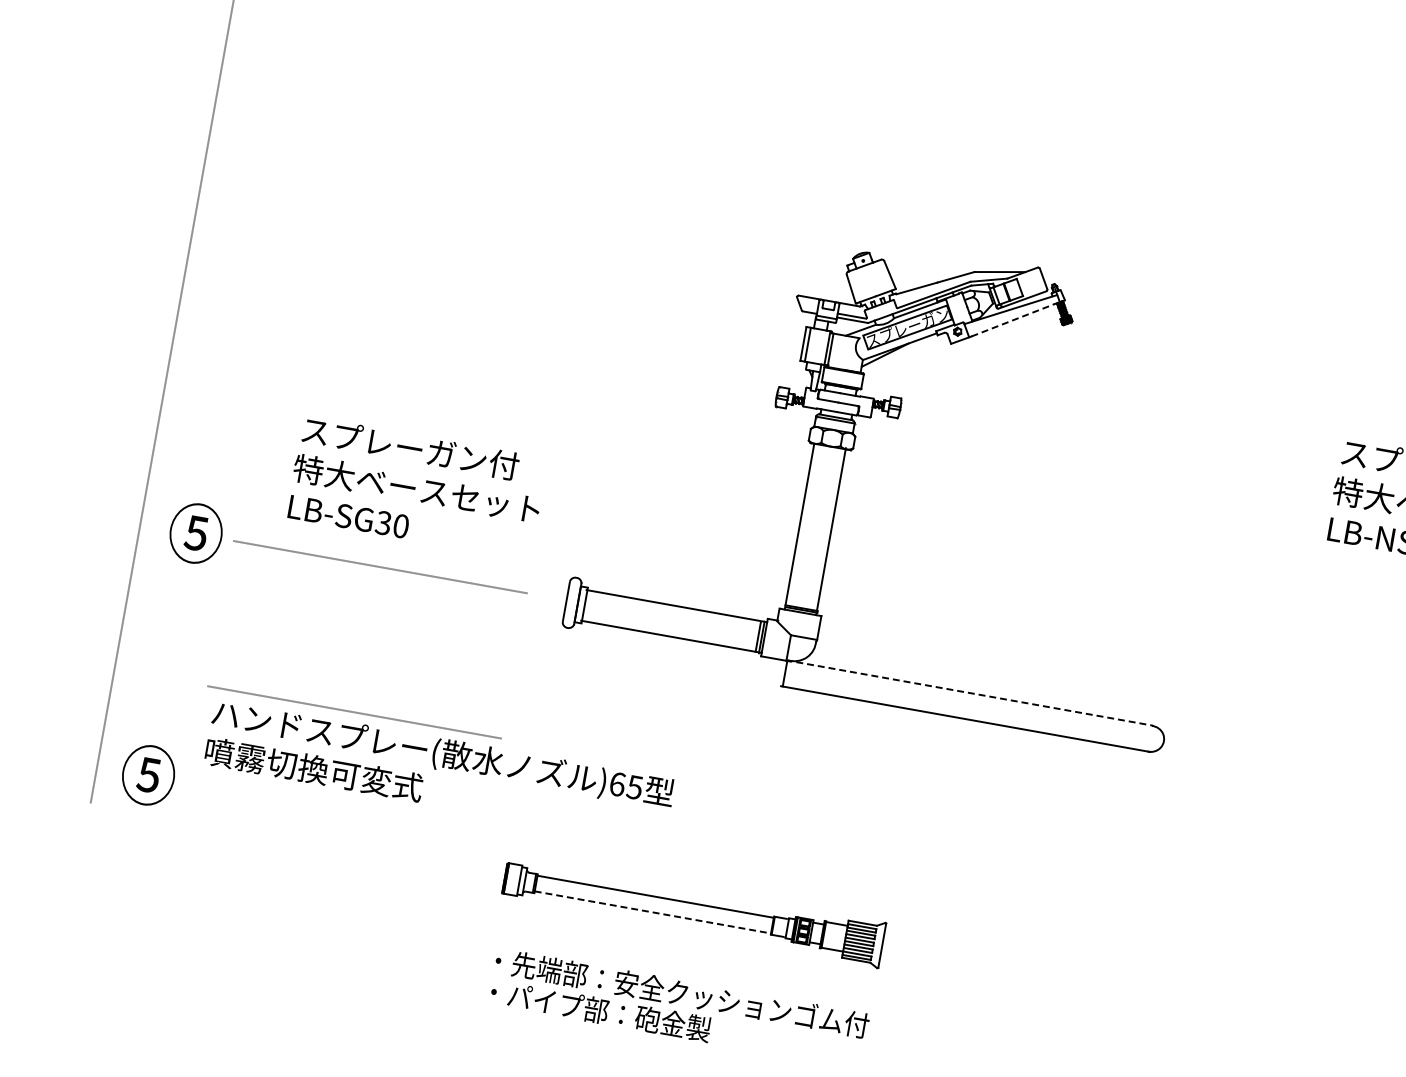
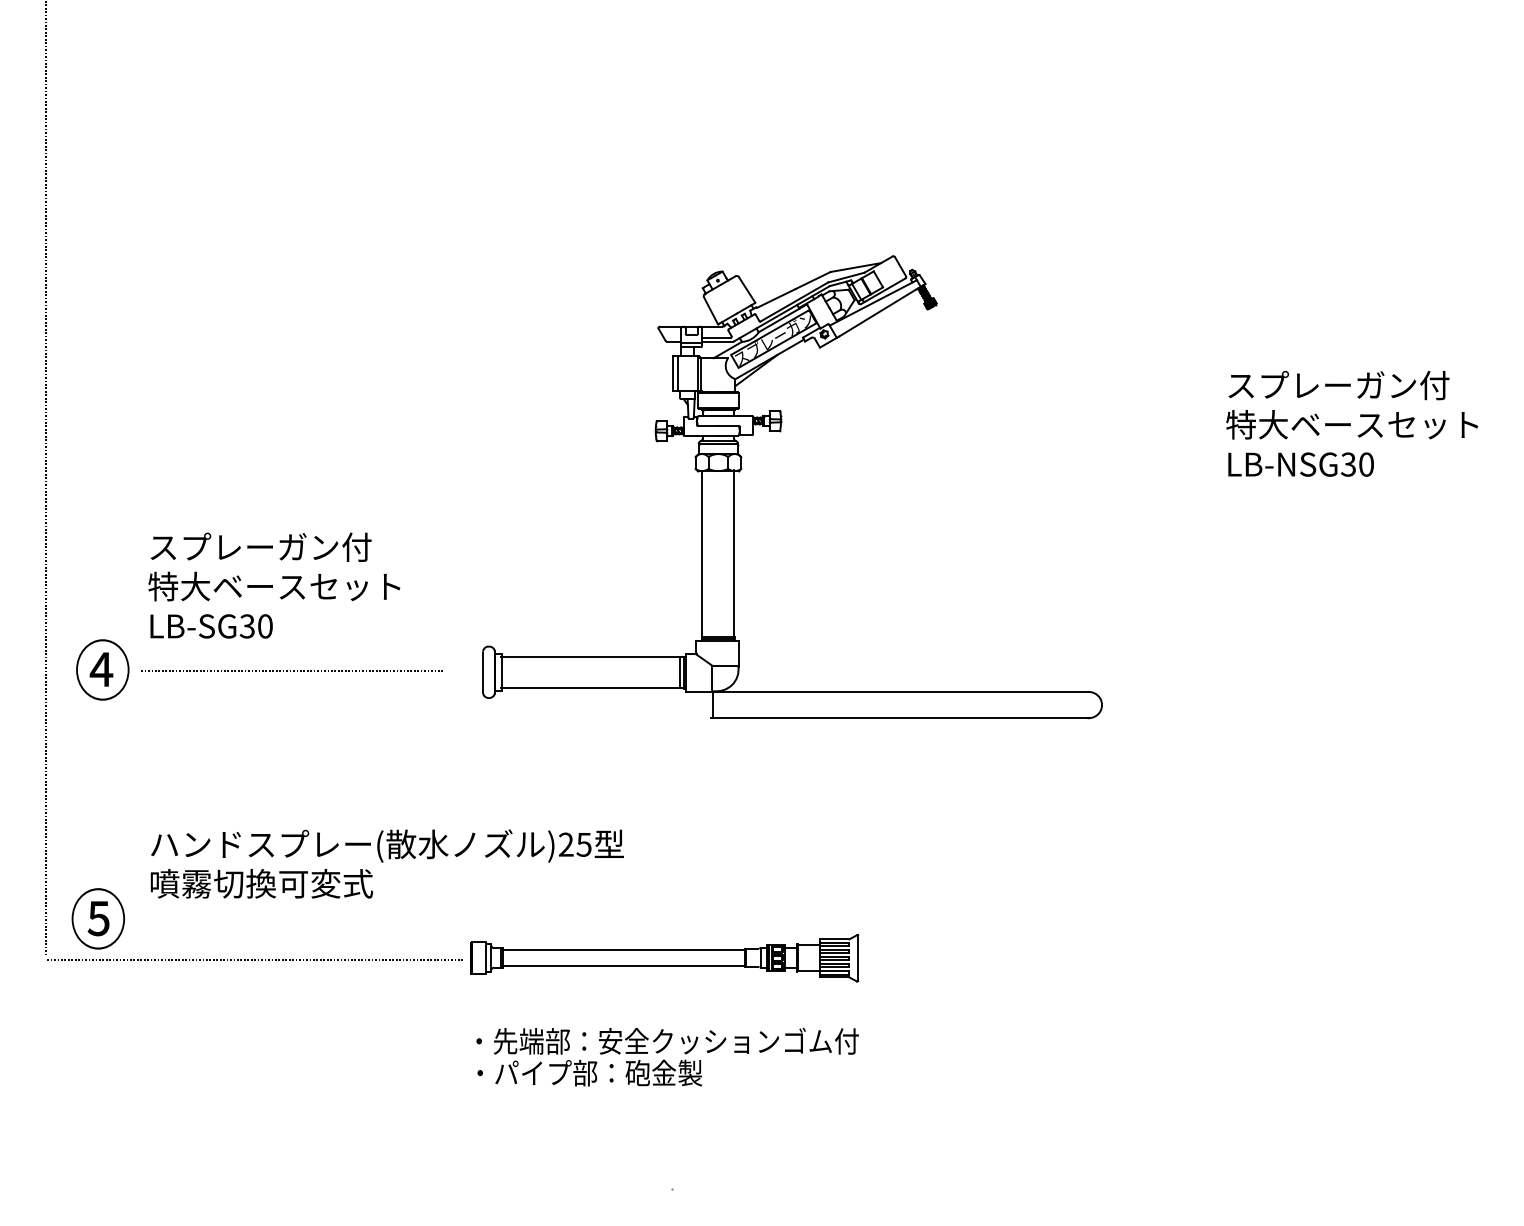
line: (1013, 319) -> (877, 312), dashed -> solid
text: (417, 487) -> (274, 585), moved
text: (194, 532) -> (101, 669), ⑤ -> ④
line: (969, 693) -> (900, 691), dashed -> solid
line: (353, 711) -> (290, 819), removed
text: (616, 783) -> (565, 844), )65 -> )25
line: (293, 842) -> (254, 959), added
line: (653, 912) -> (624, 965), dashed -> solid

